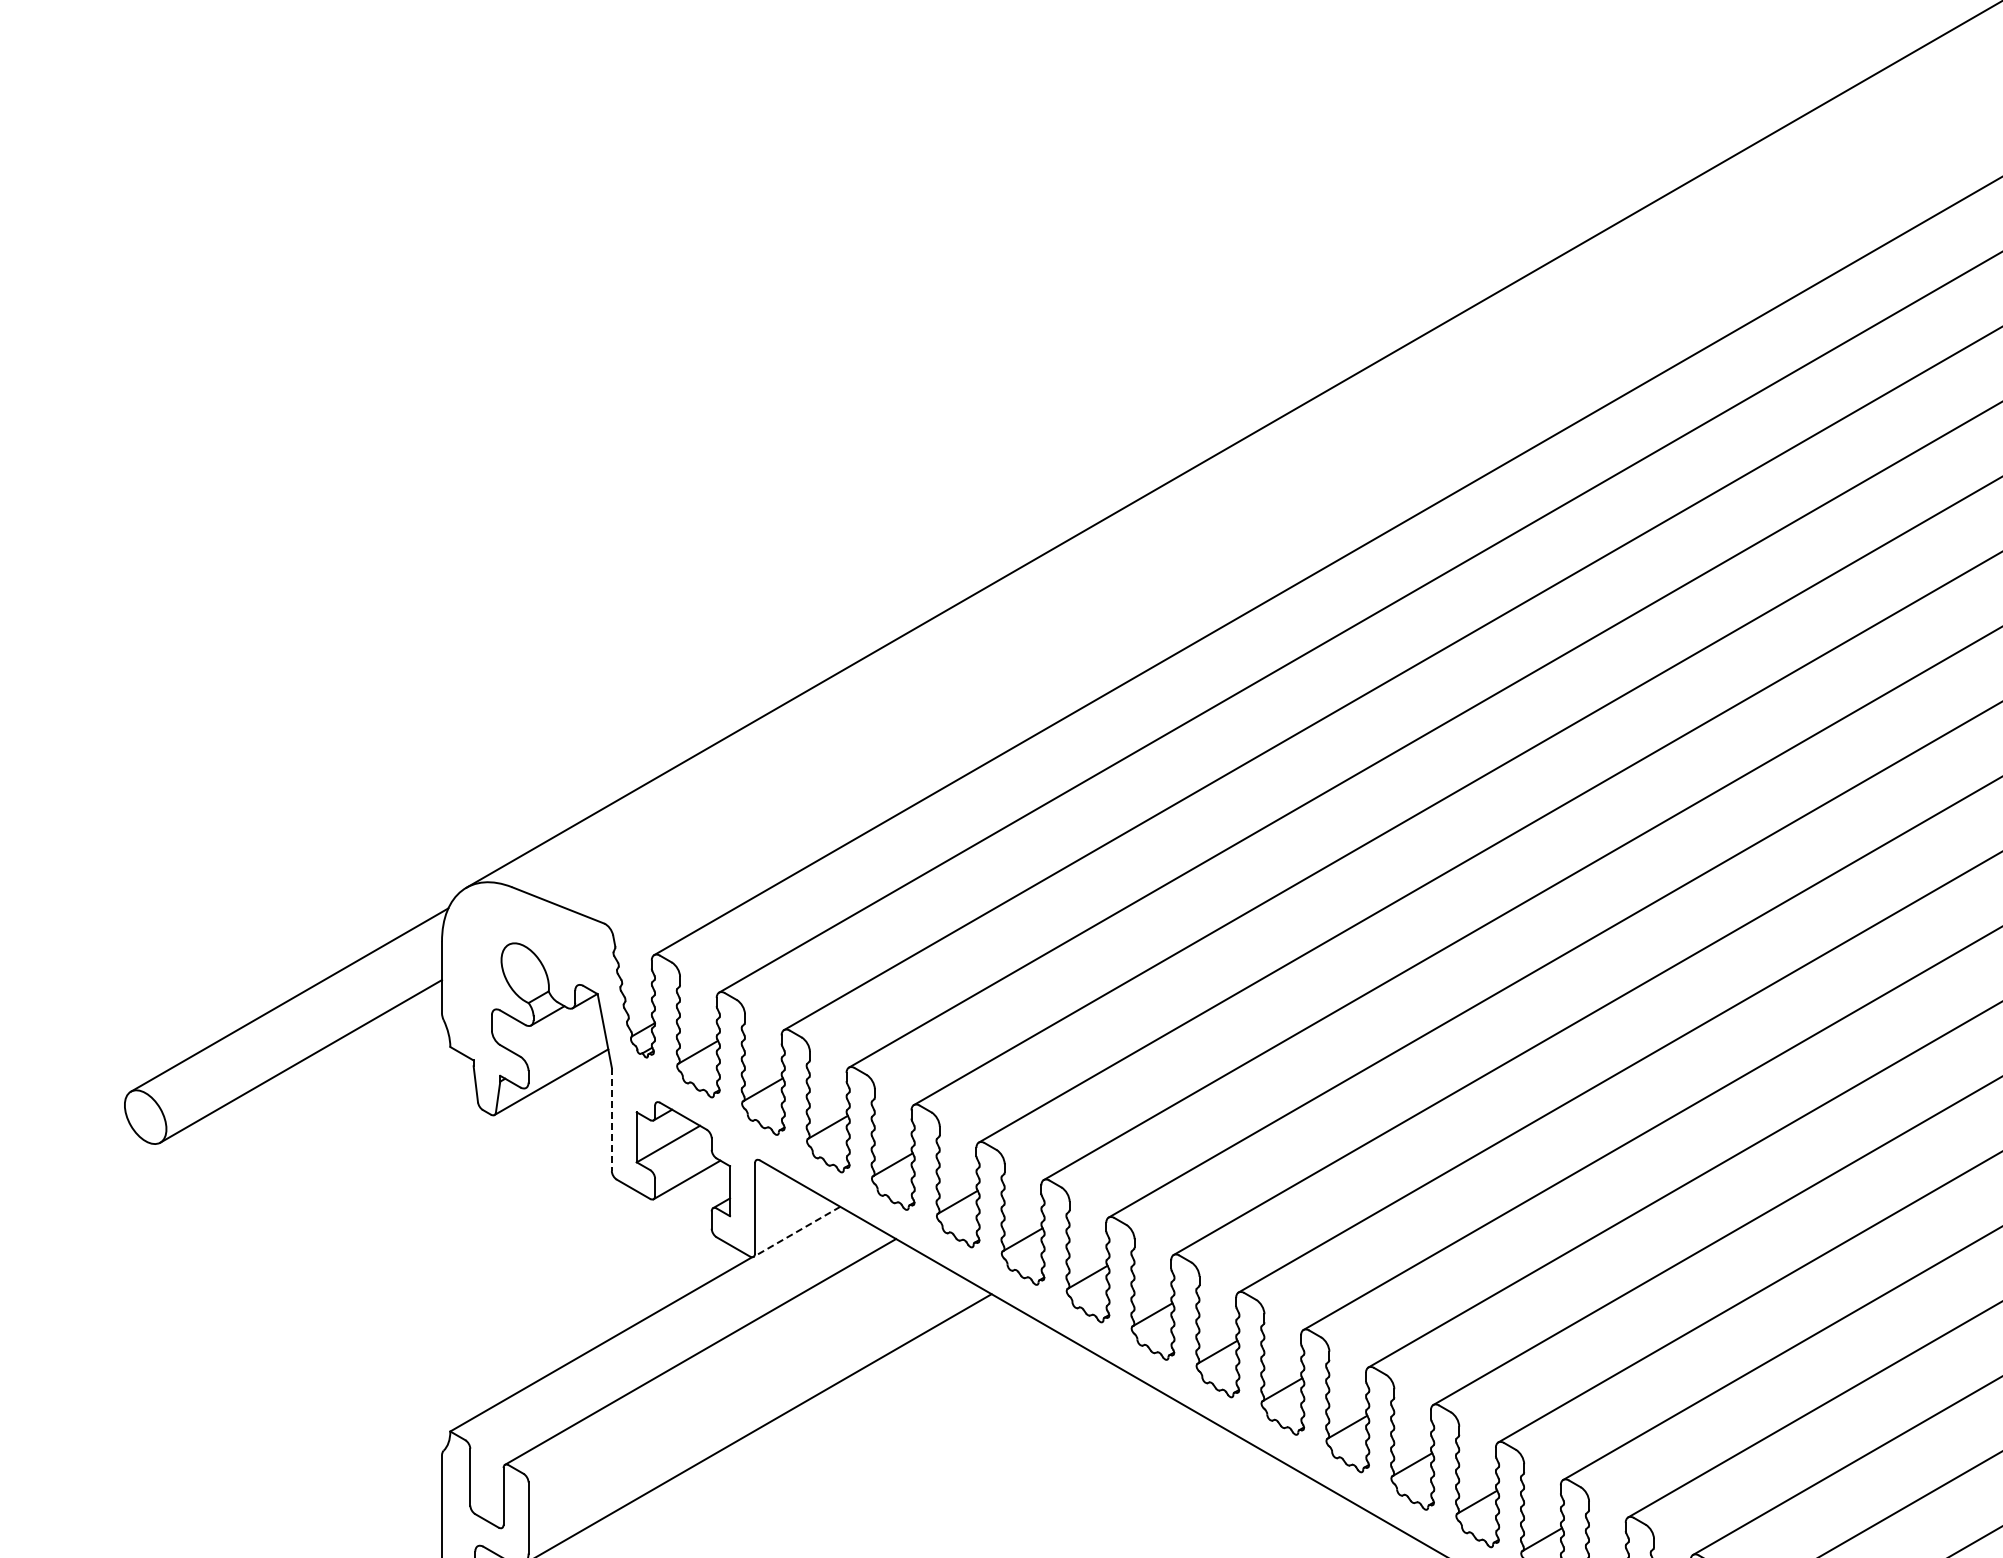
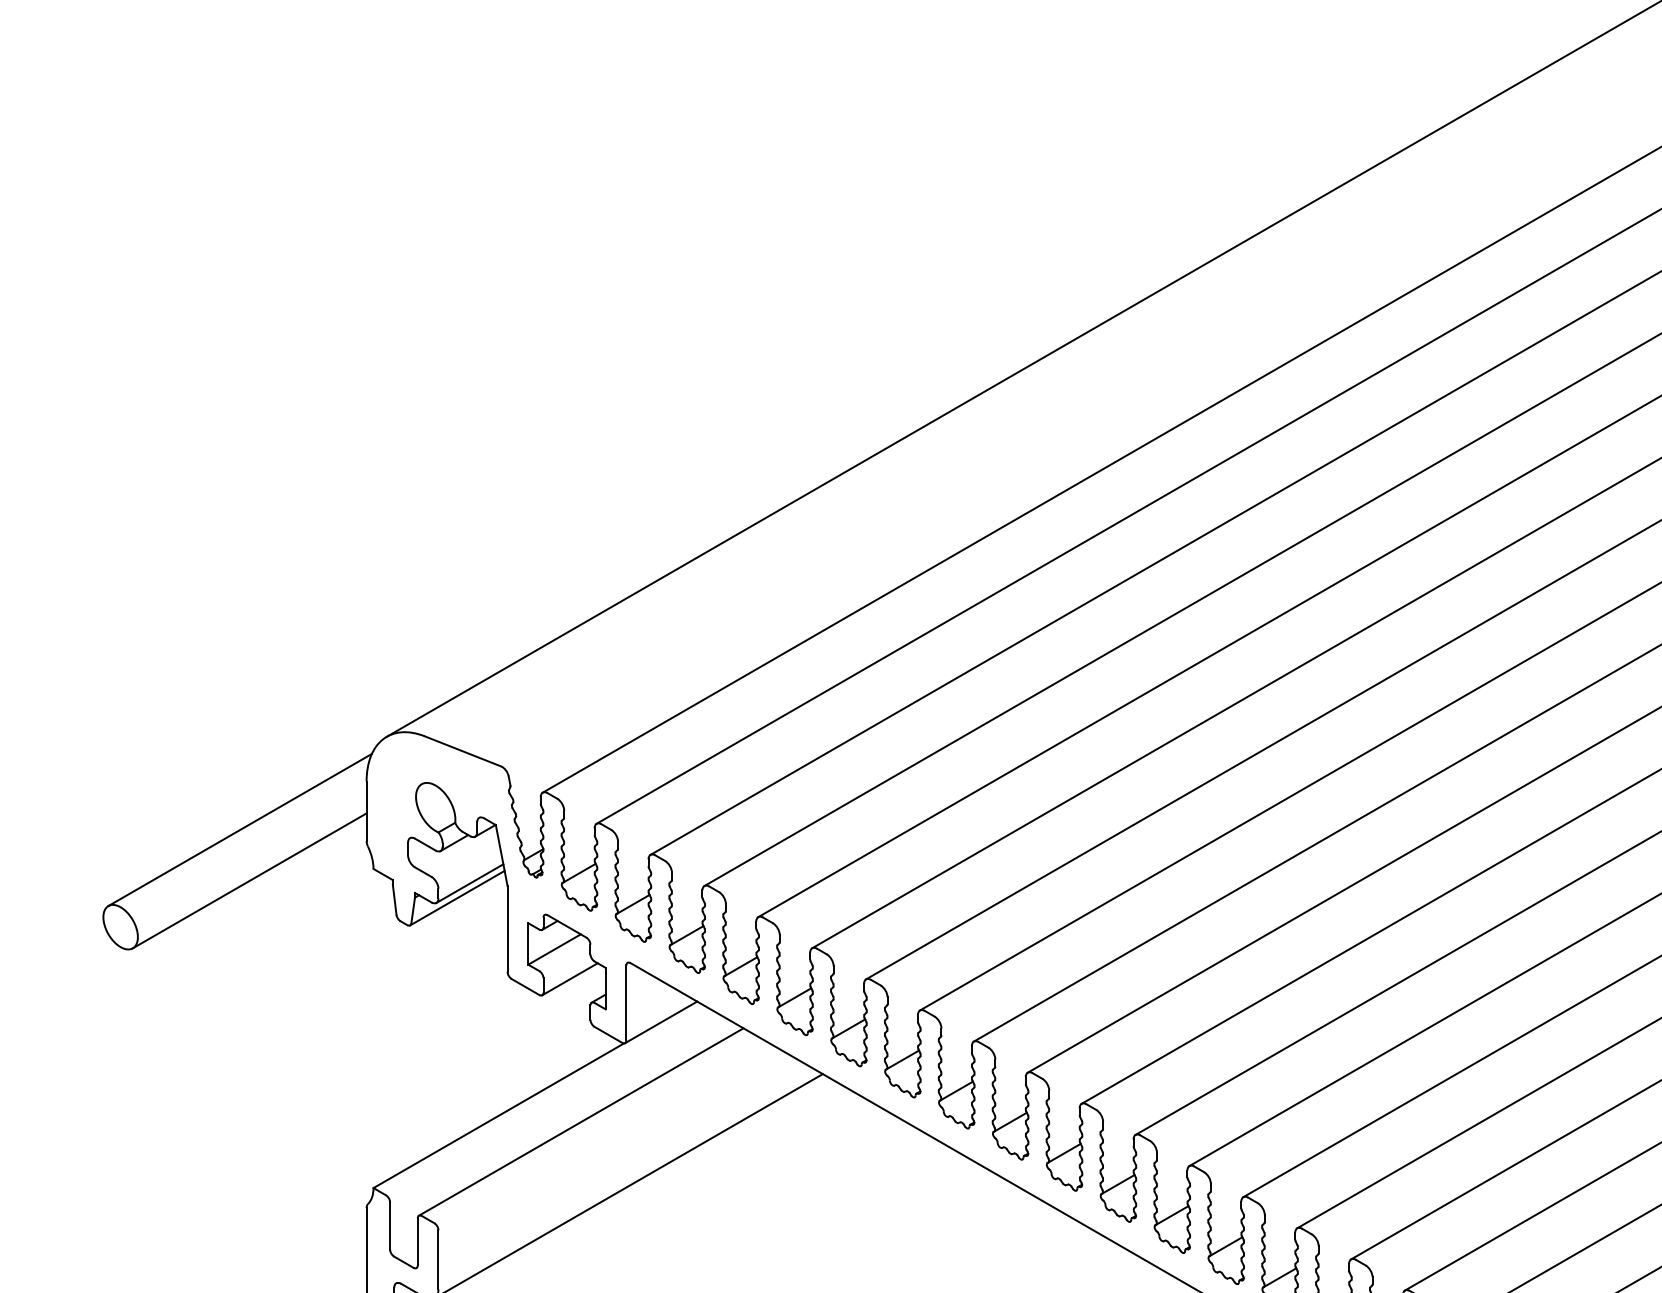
line: (566, 1064) -> (469, 883), added
line: (611, 1119) -> (507, 929), dashed -> solid
line: (796, 1232) -> (660, 1022), dashed -> solid

